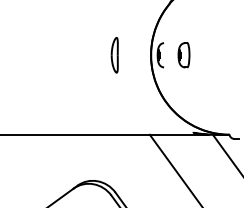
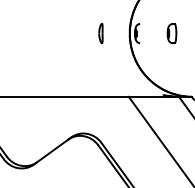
part: (114, 55) -> (100, 33), size x0.7
part: (183, 55) -> (171, 33), moved

